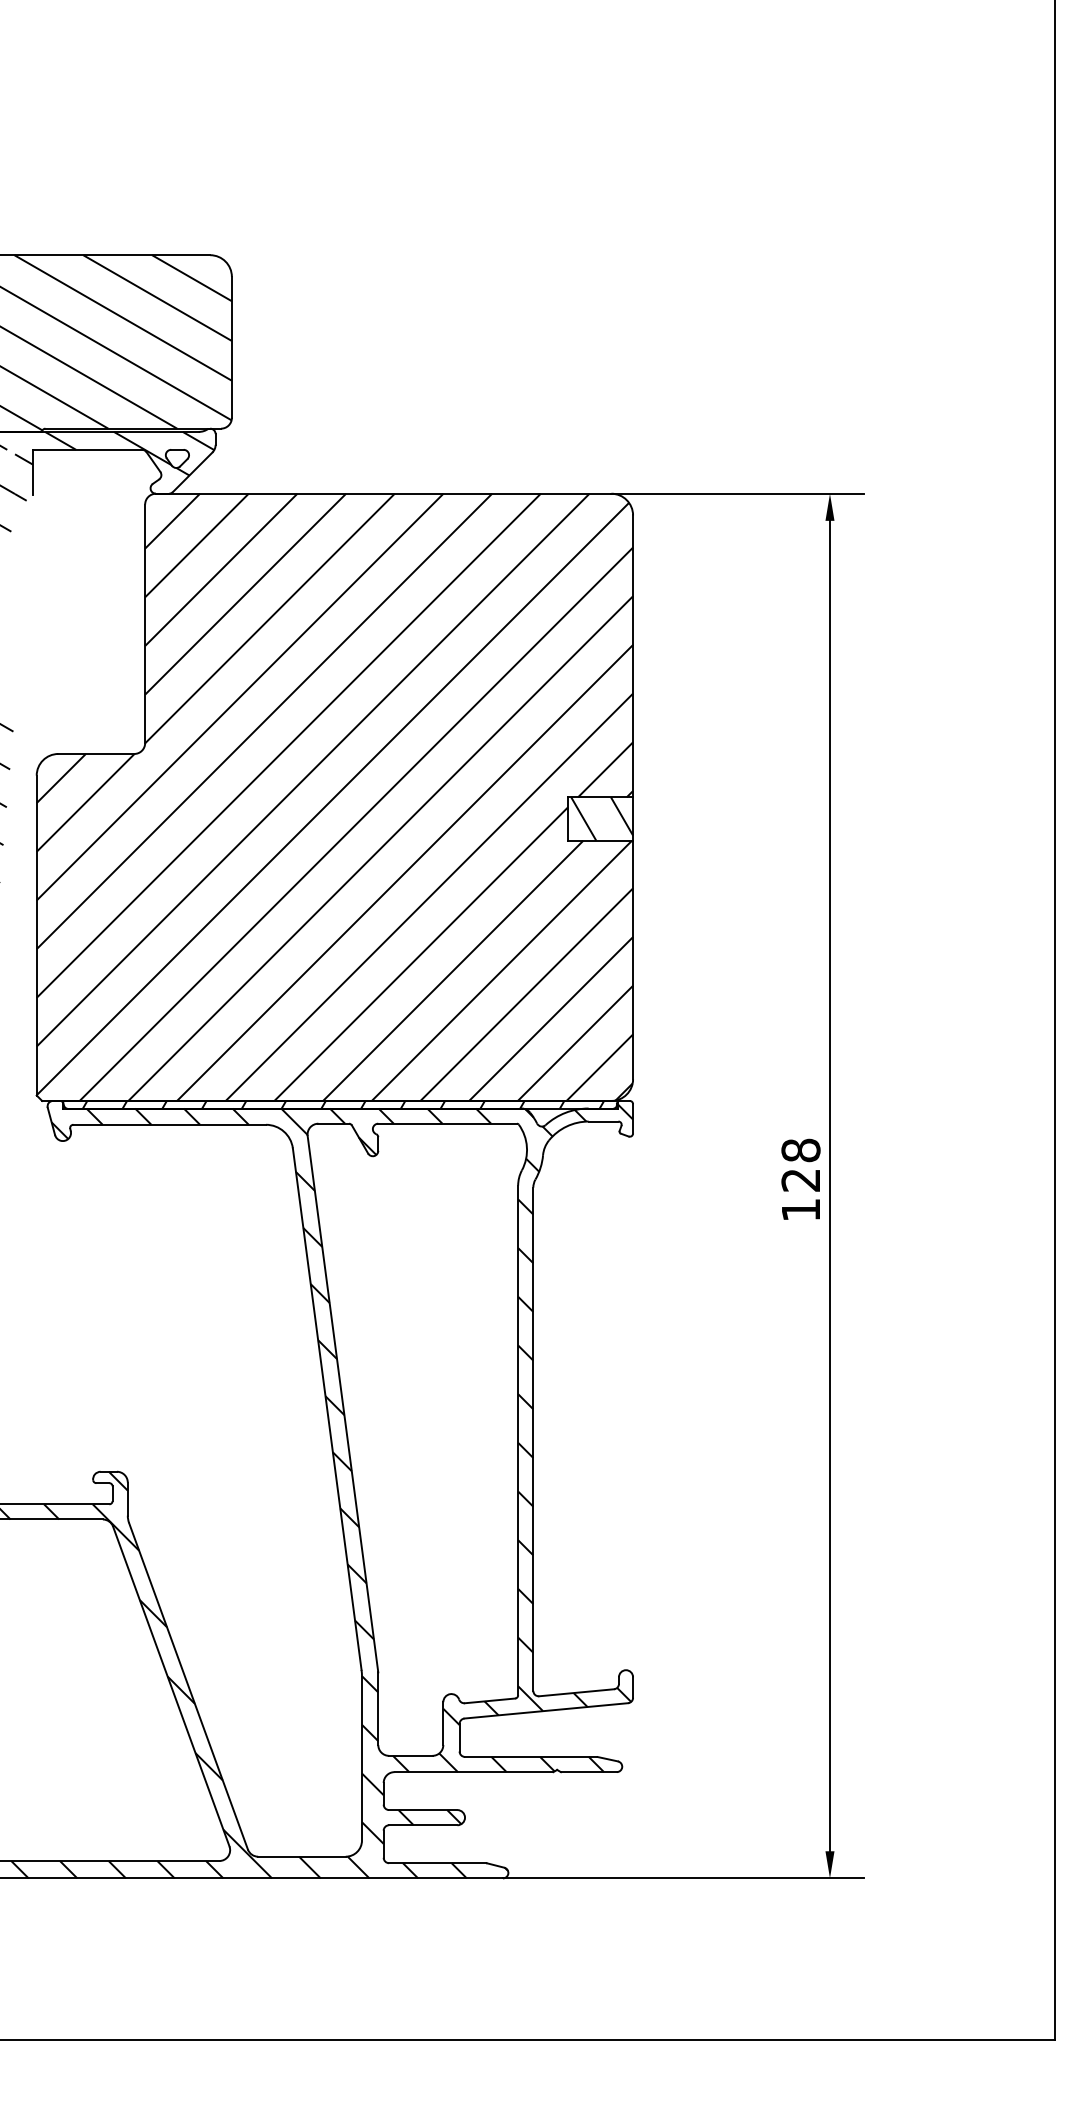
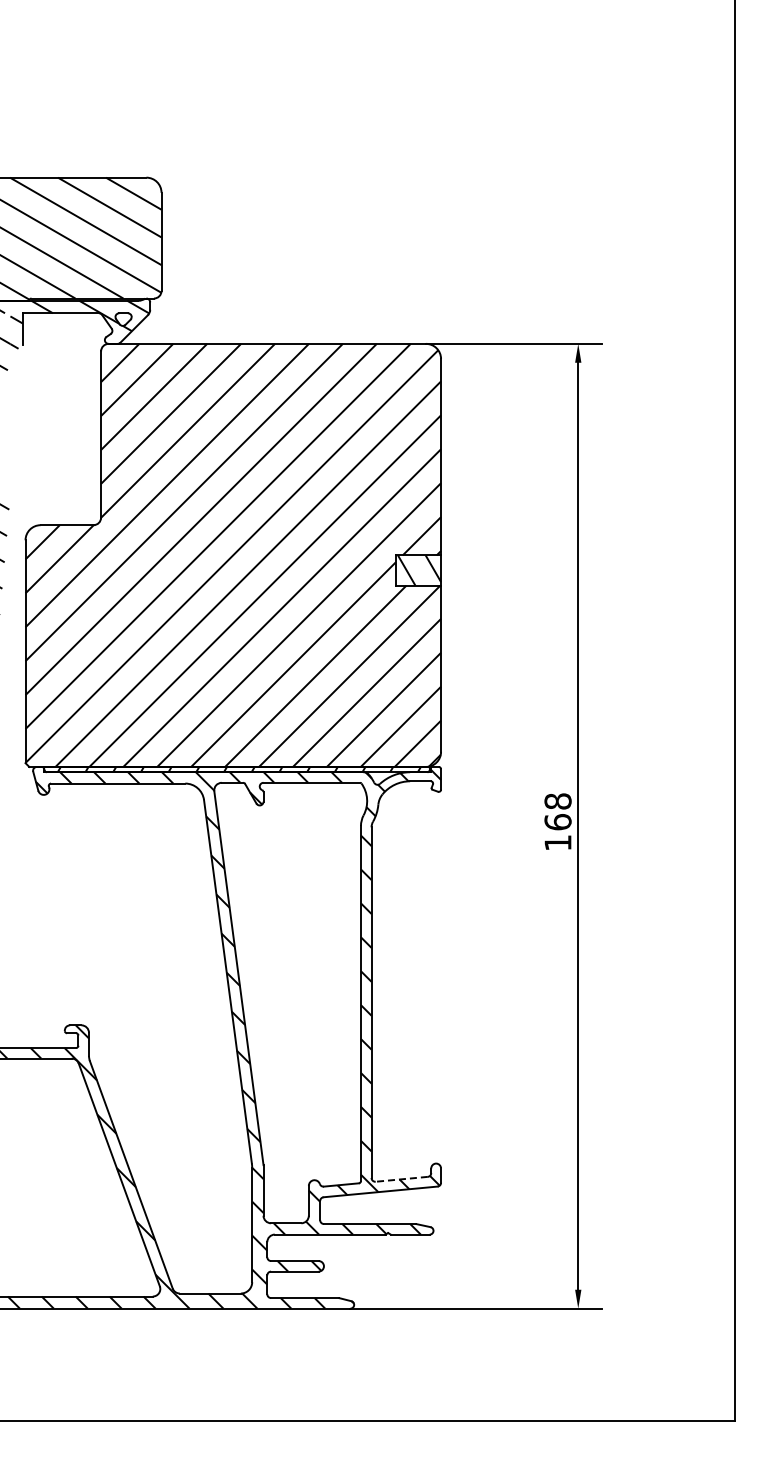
text: (800, 1180) -> (557, 822), 128 -> 168
line: (576, 1693) -> (401, 1179), solid -> dashed

